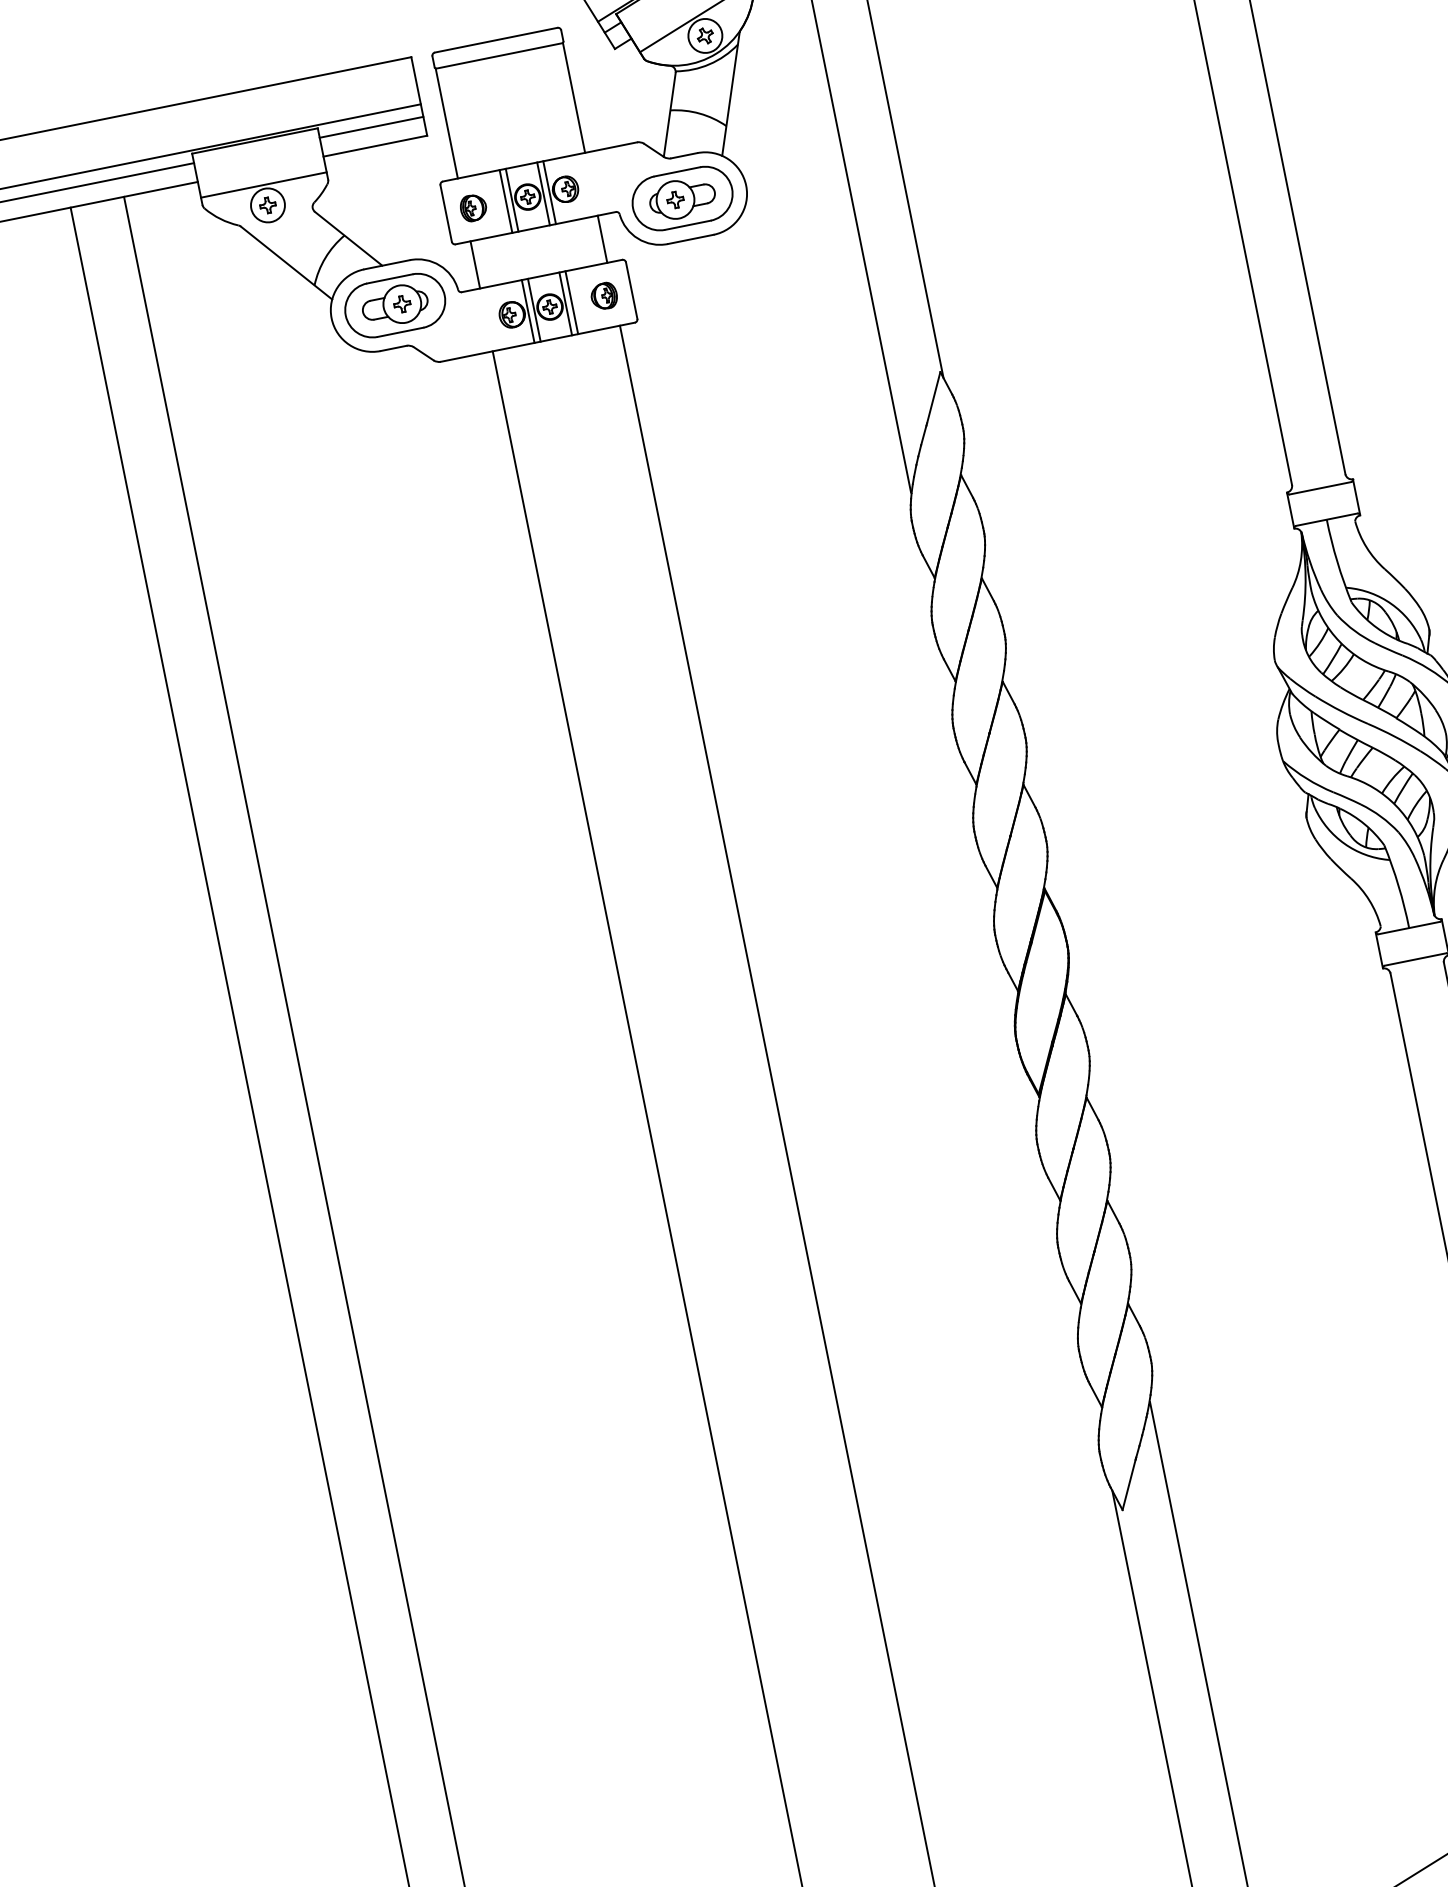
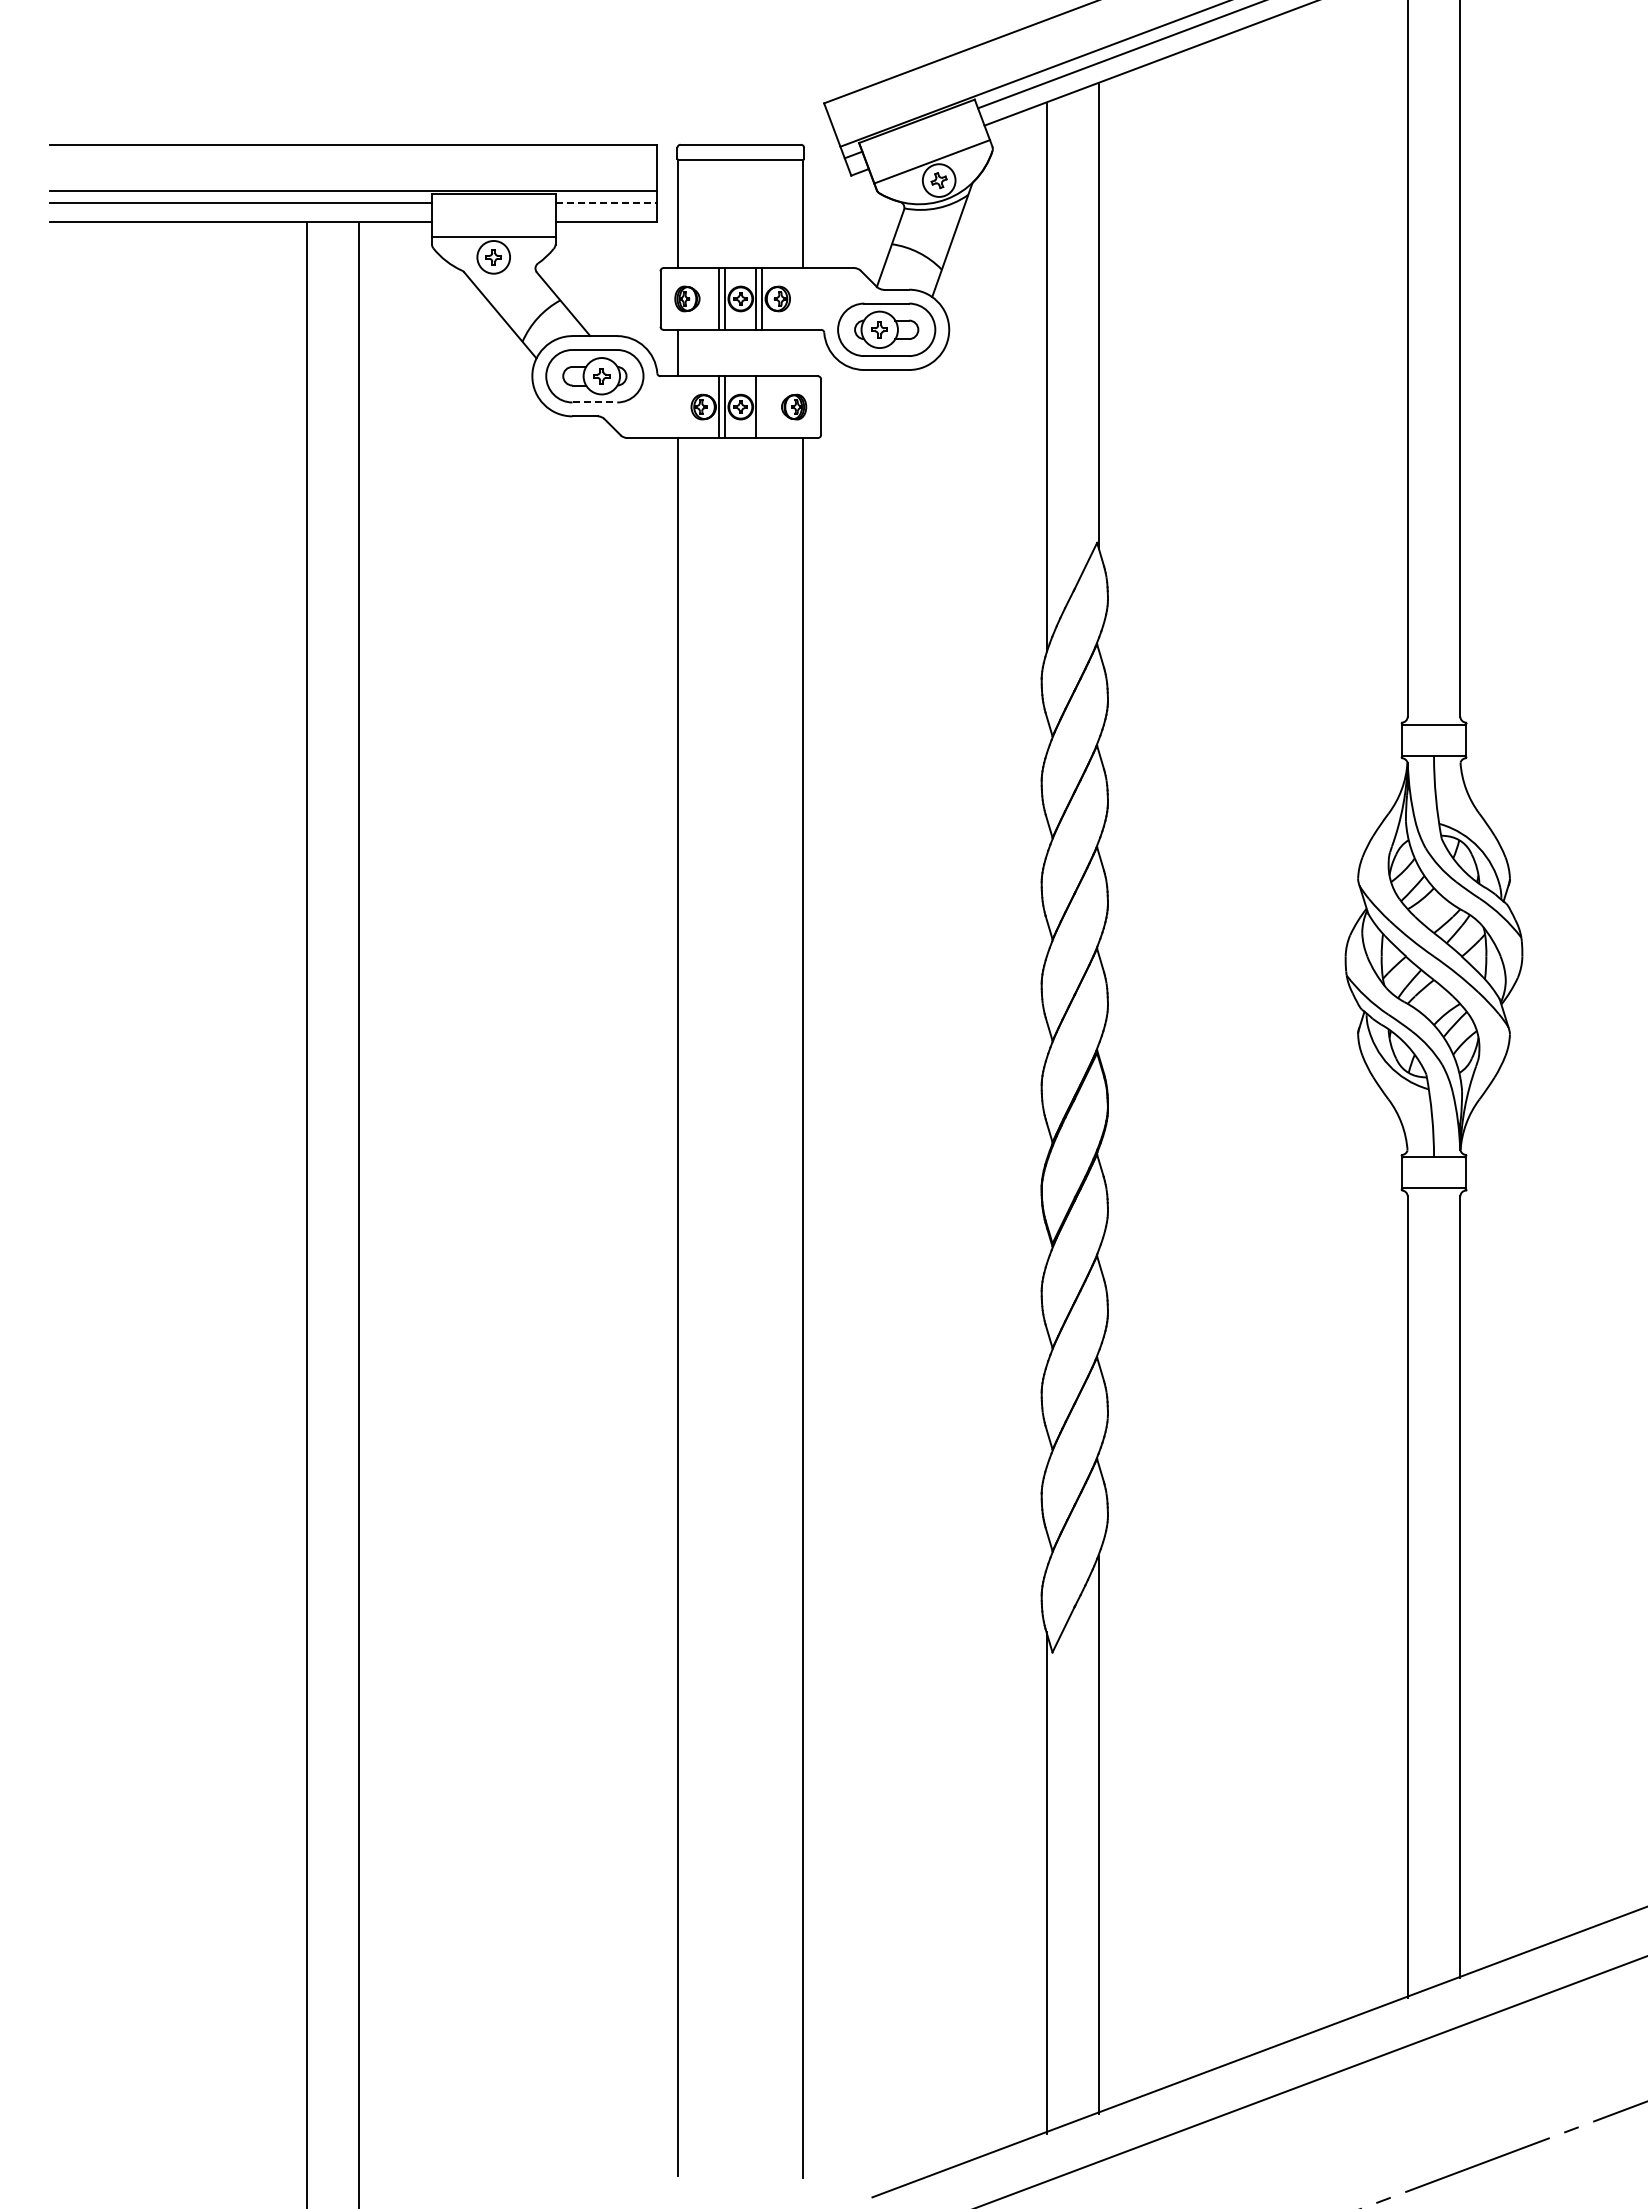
line: (371, 127) -> (606, 203), solid -> dashed
line: (602, 238) -> (803, 352), removed
line: (572, 303) -> (762, 407), removed
line: (401, 332) -> (595, 402), solid -> dashed

